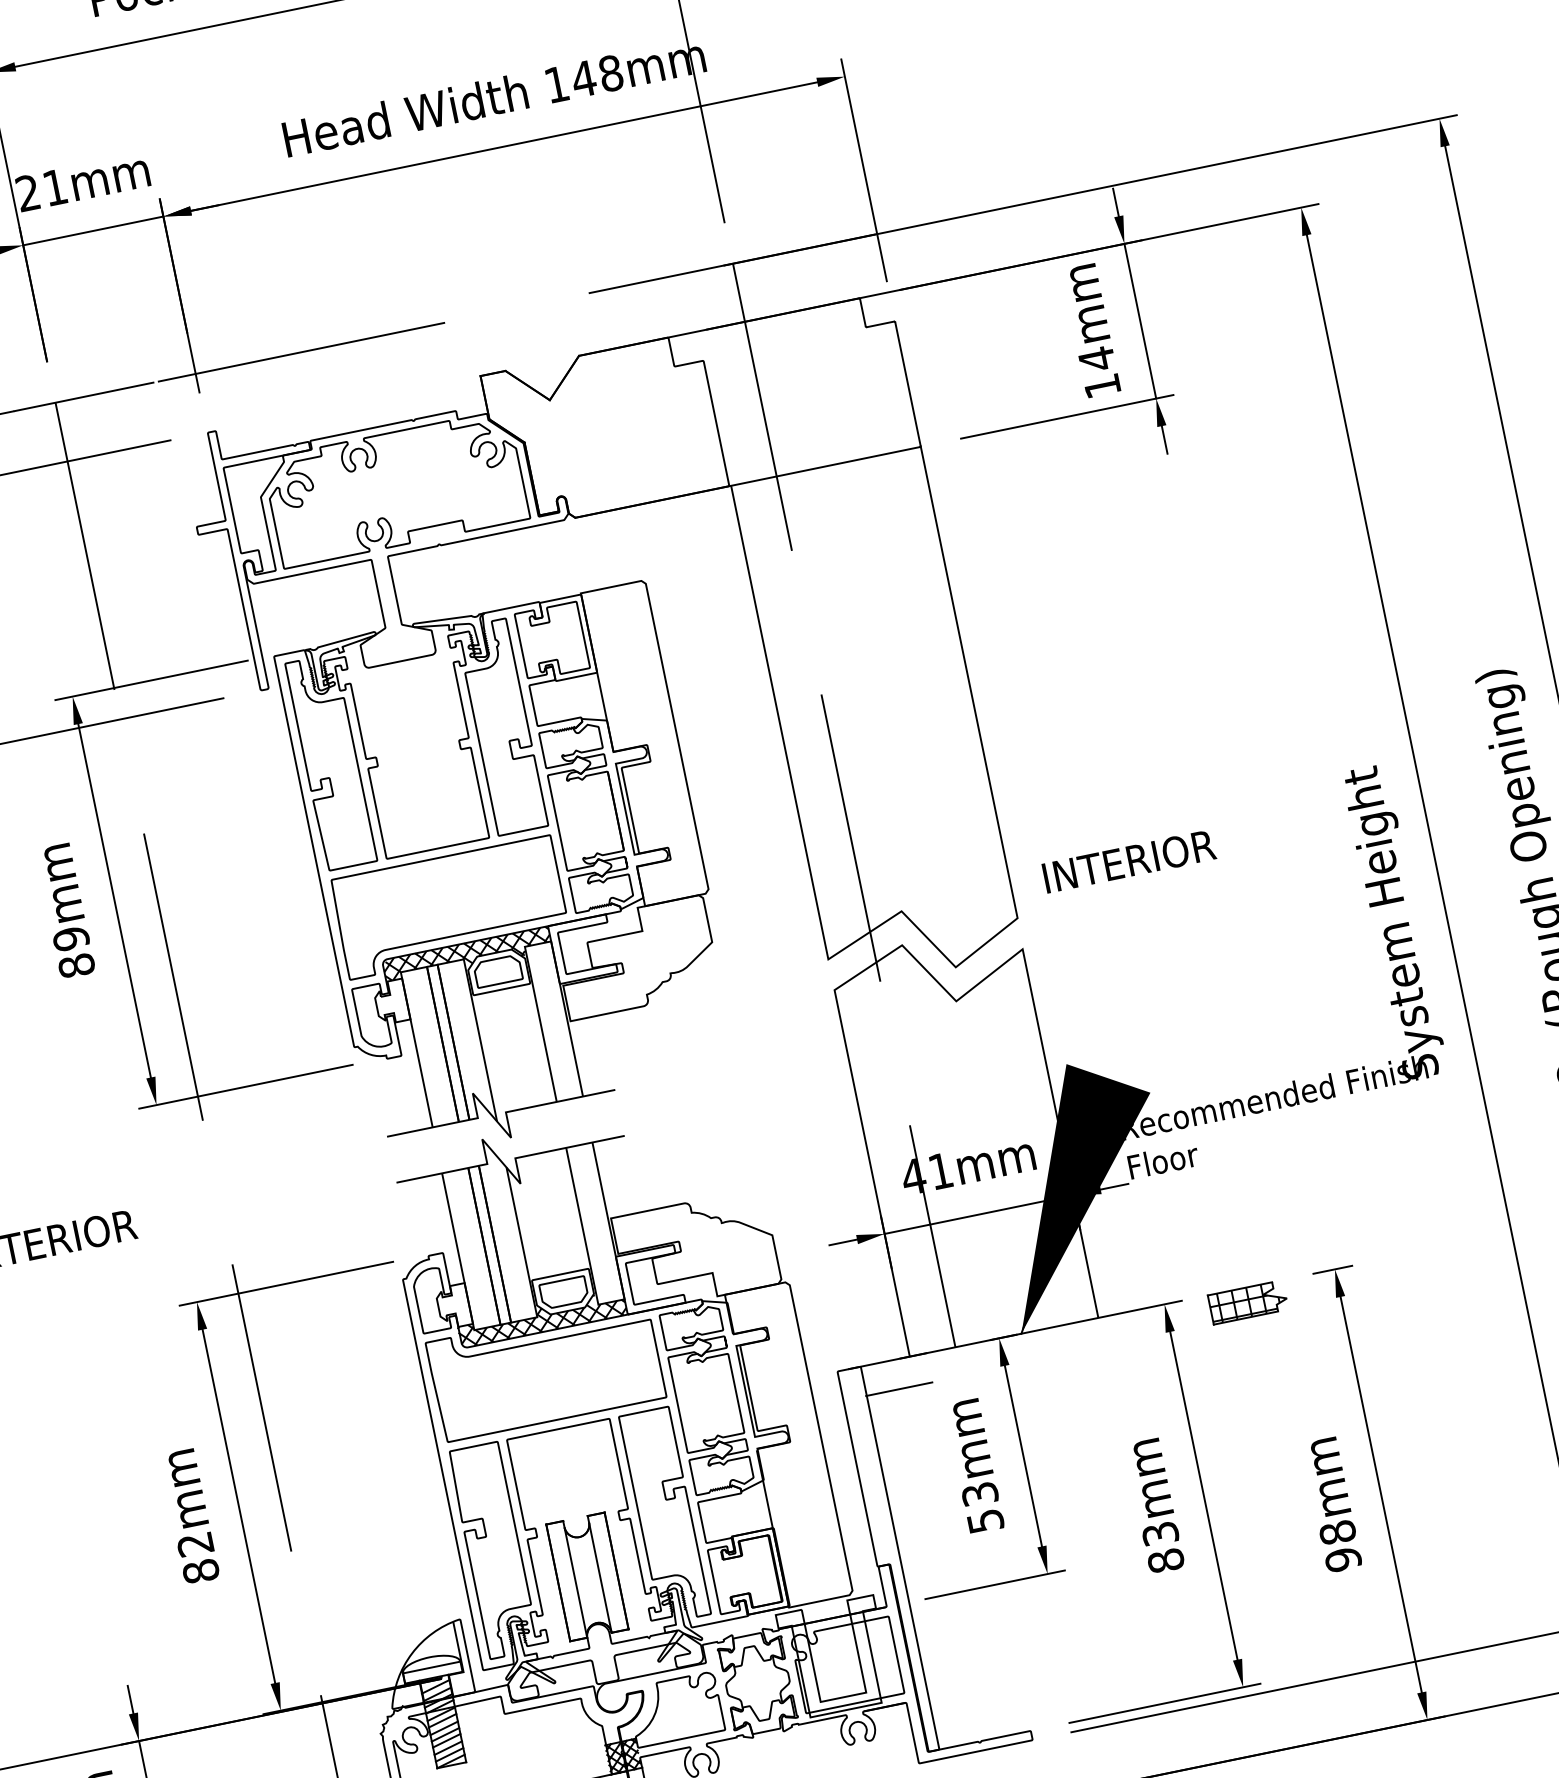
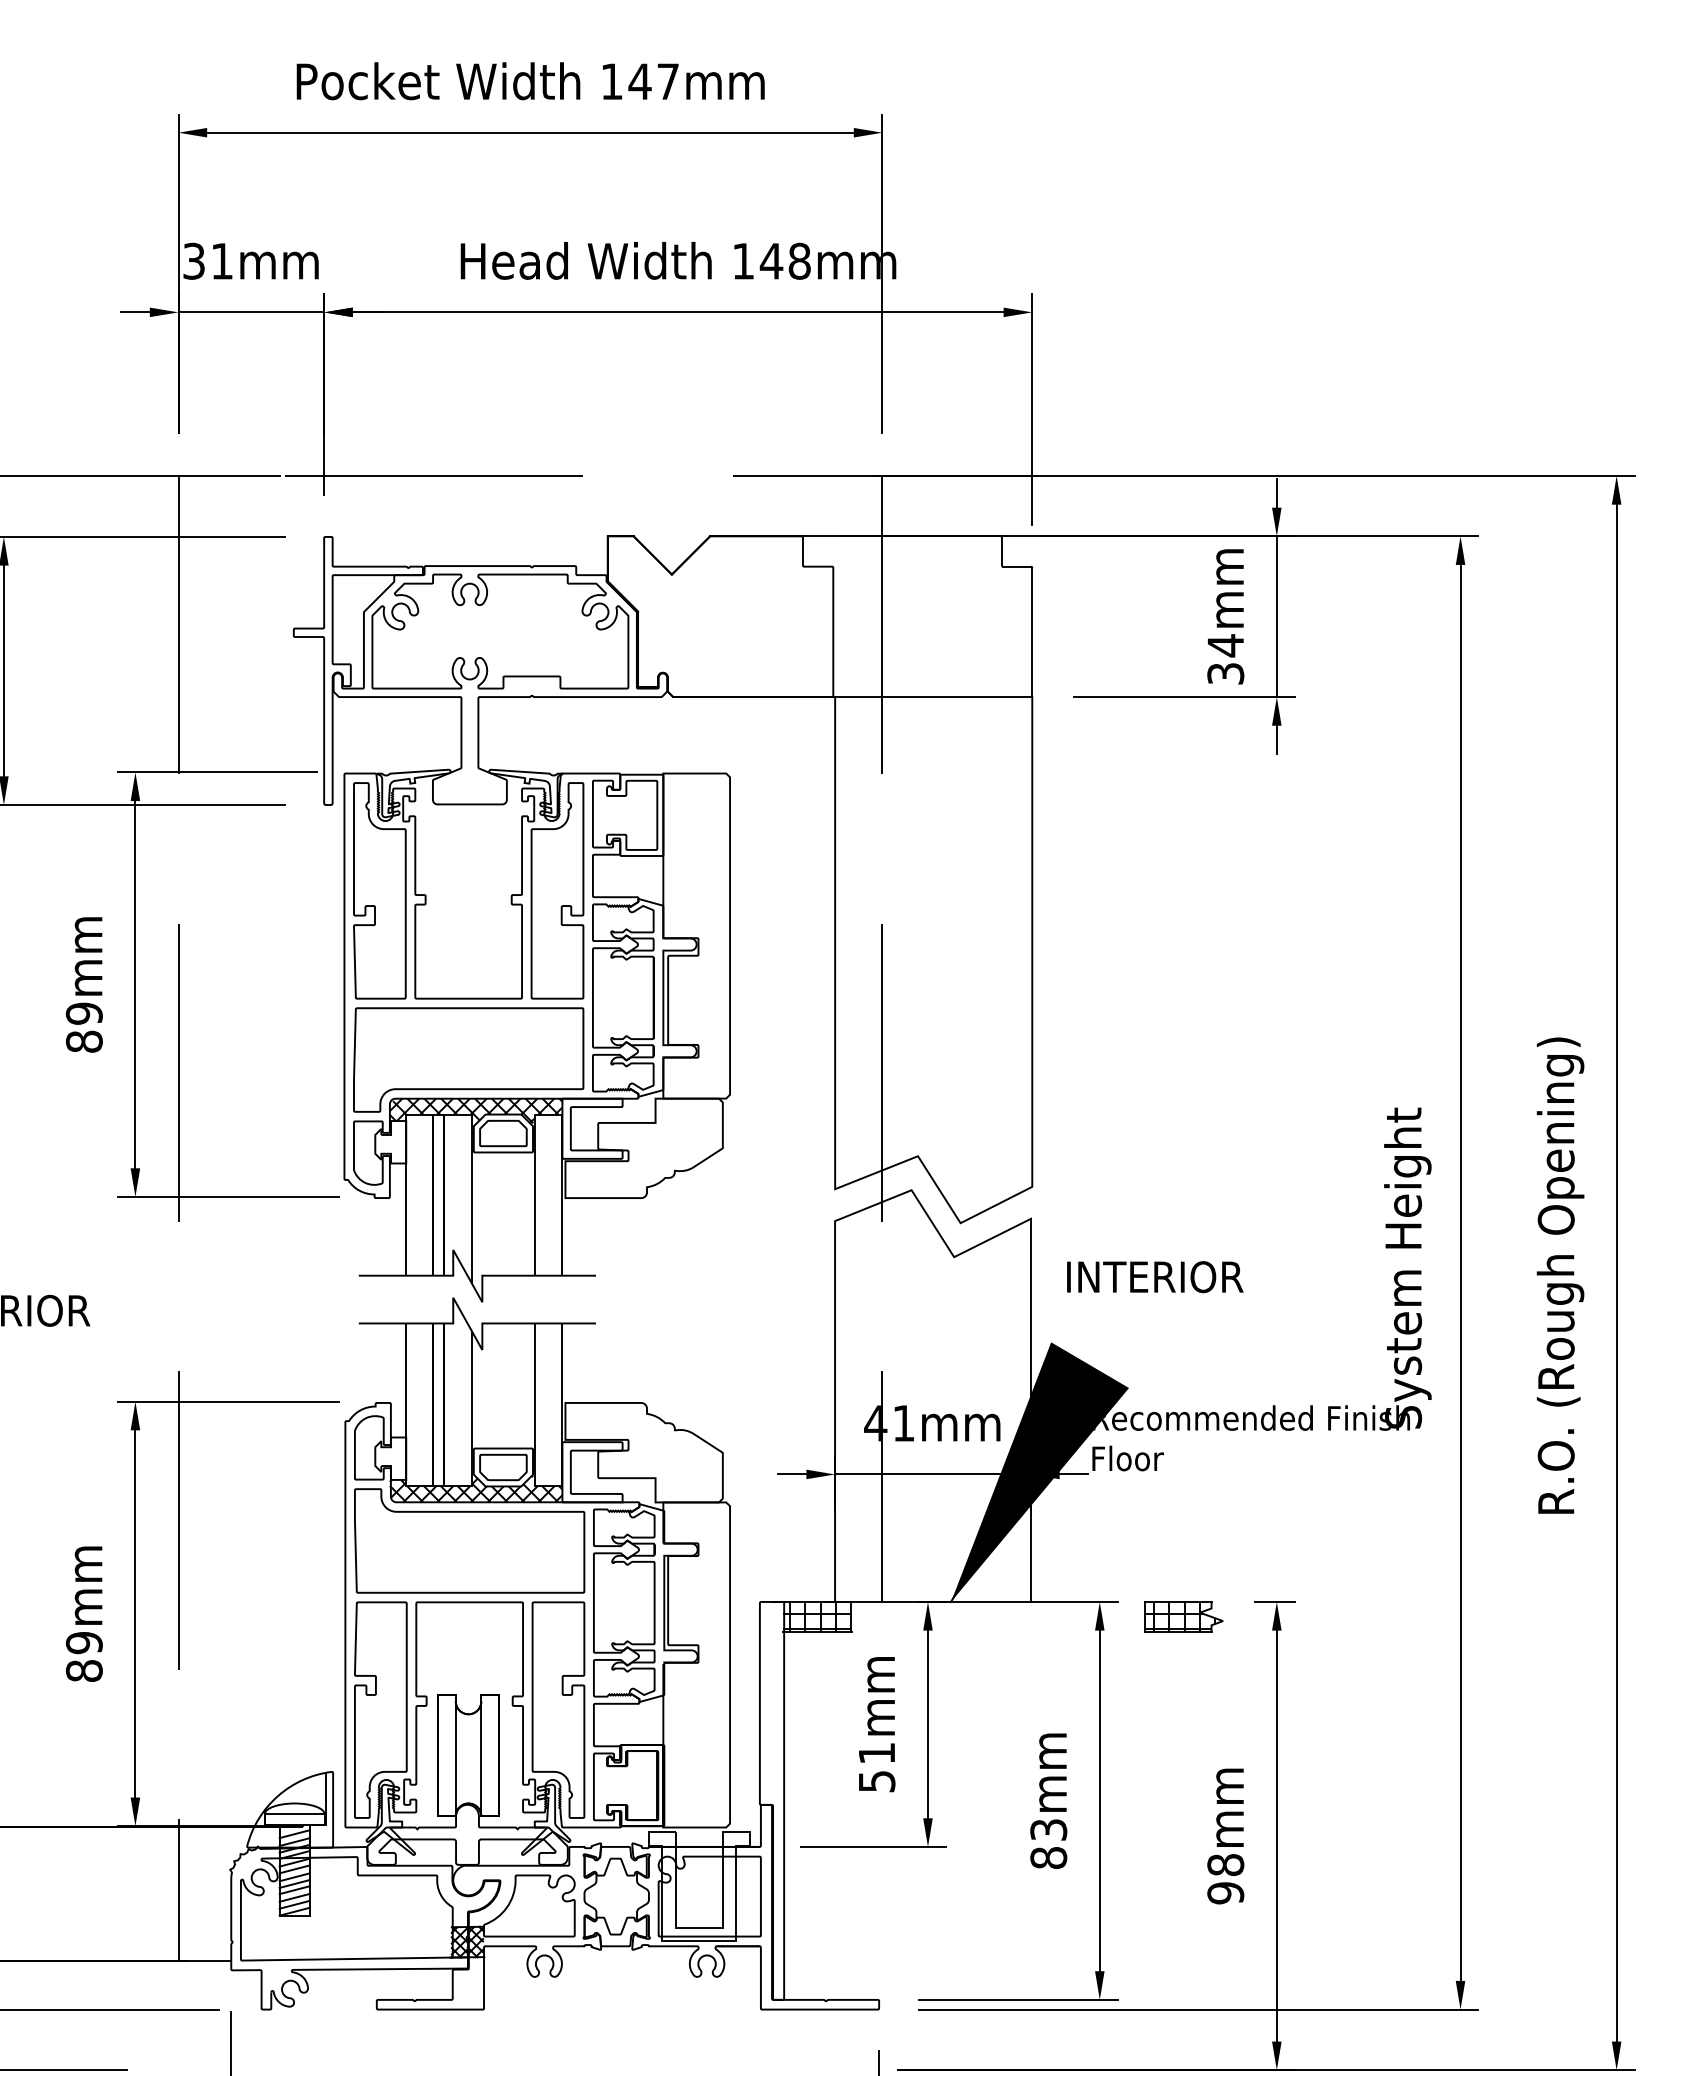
text: (27, 193) -> (193, 261), 21mm -> 31mm
text: (1102, 386) -> (1225, 673), 14mm -> 34mm
text: (1129, 861) -> (1155, 1277), moved
hatch: (895, 1374) -> (817, 1616), added
text: (979, 1494) -> (876, 1753), 53mm -> 51mm
text: (195, 1544) -> (84, 1643), 82mm -> 89mm

